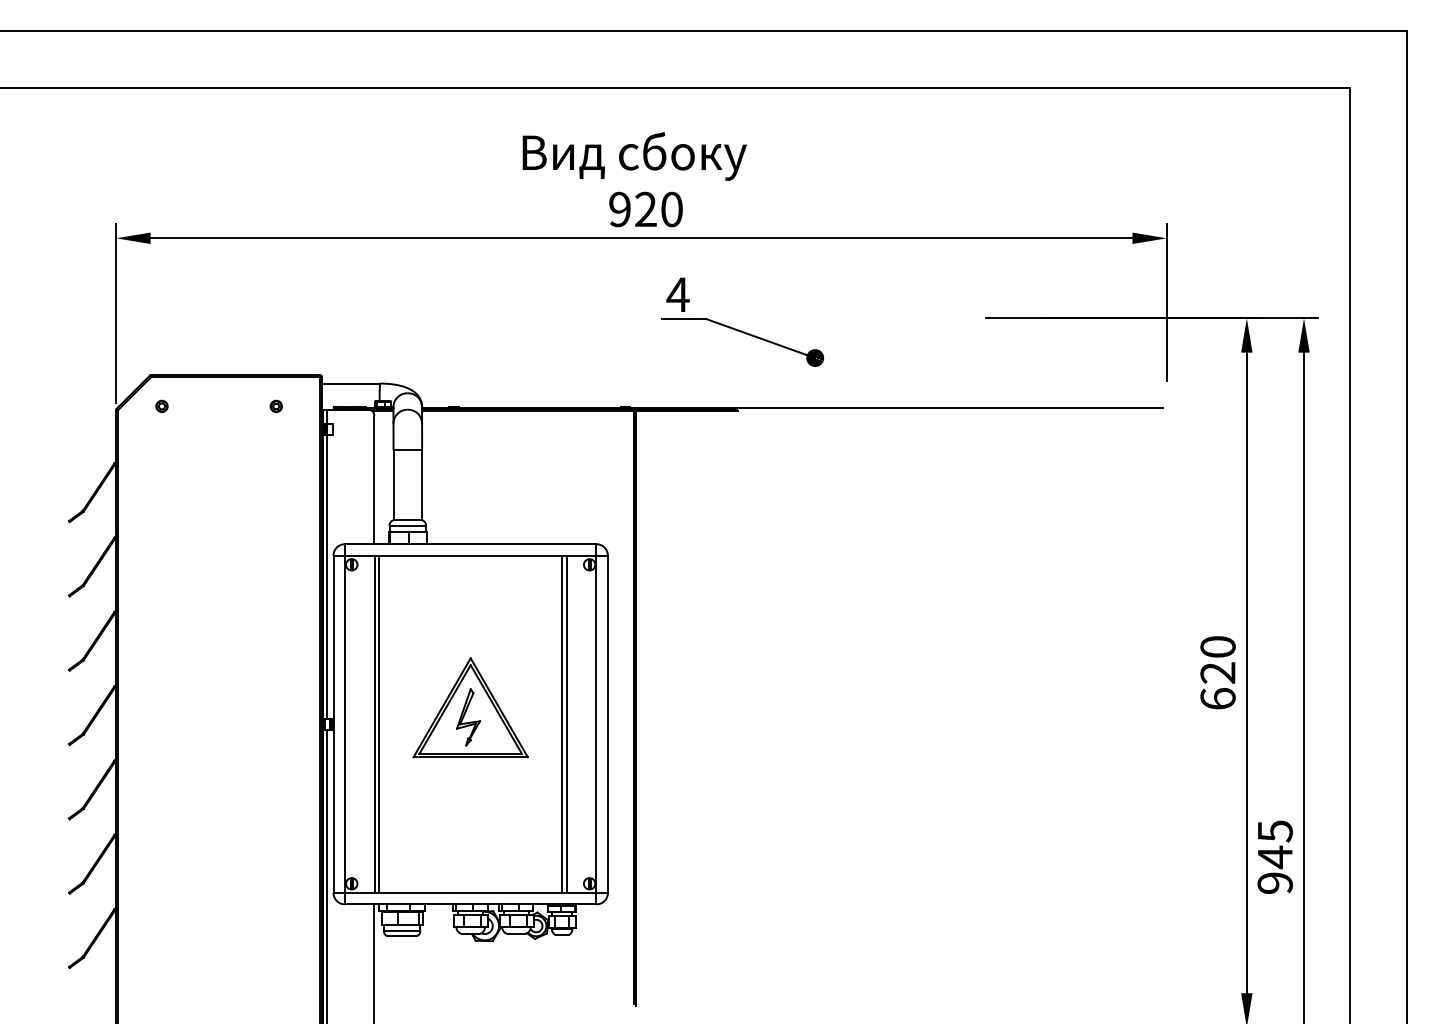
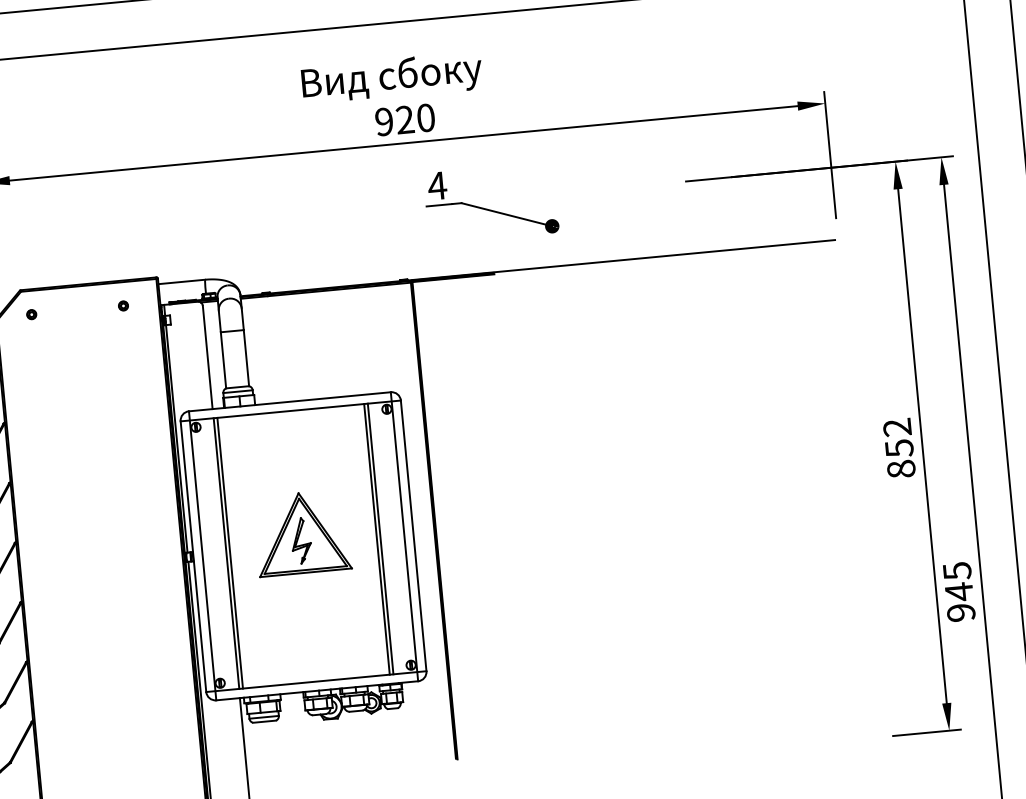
text: (1217, 672) -> (898, 448), 620 -> 852

